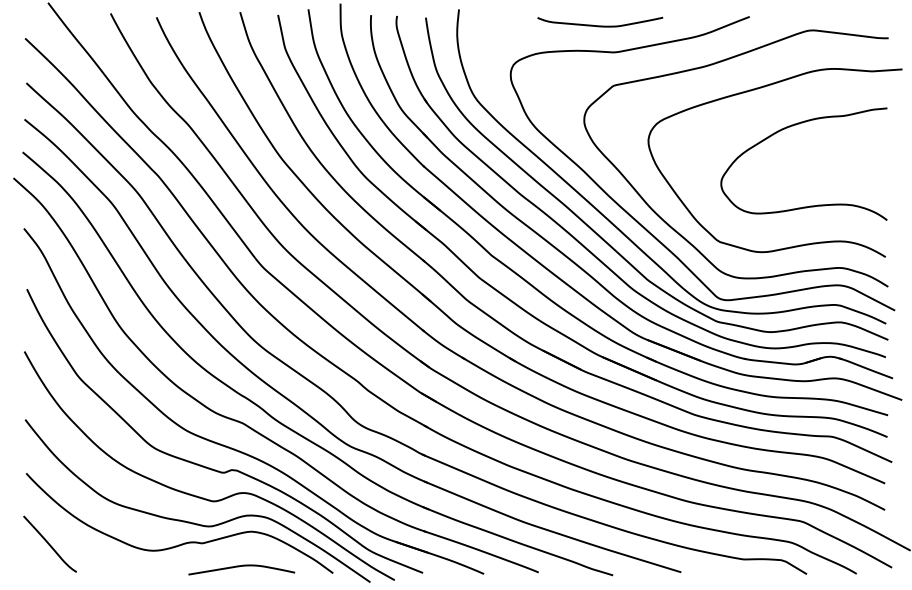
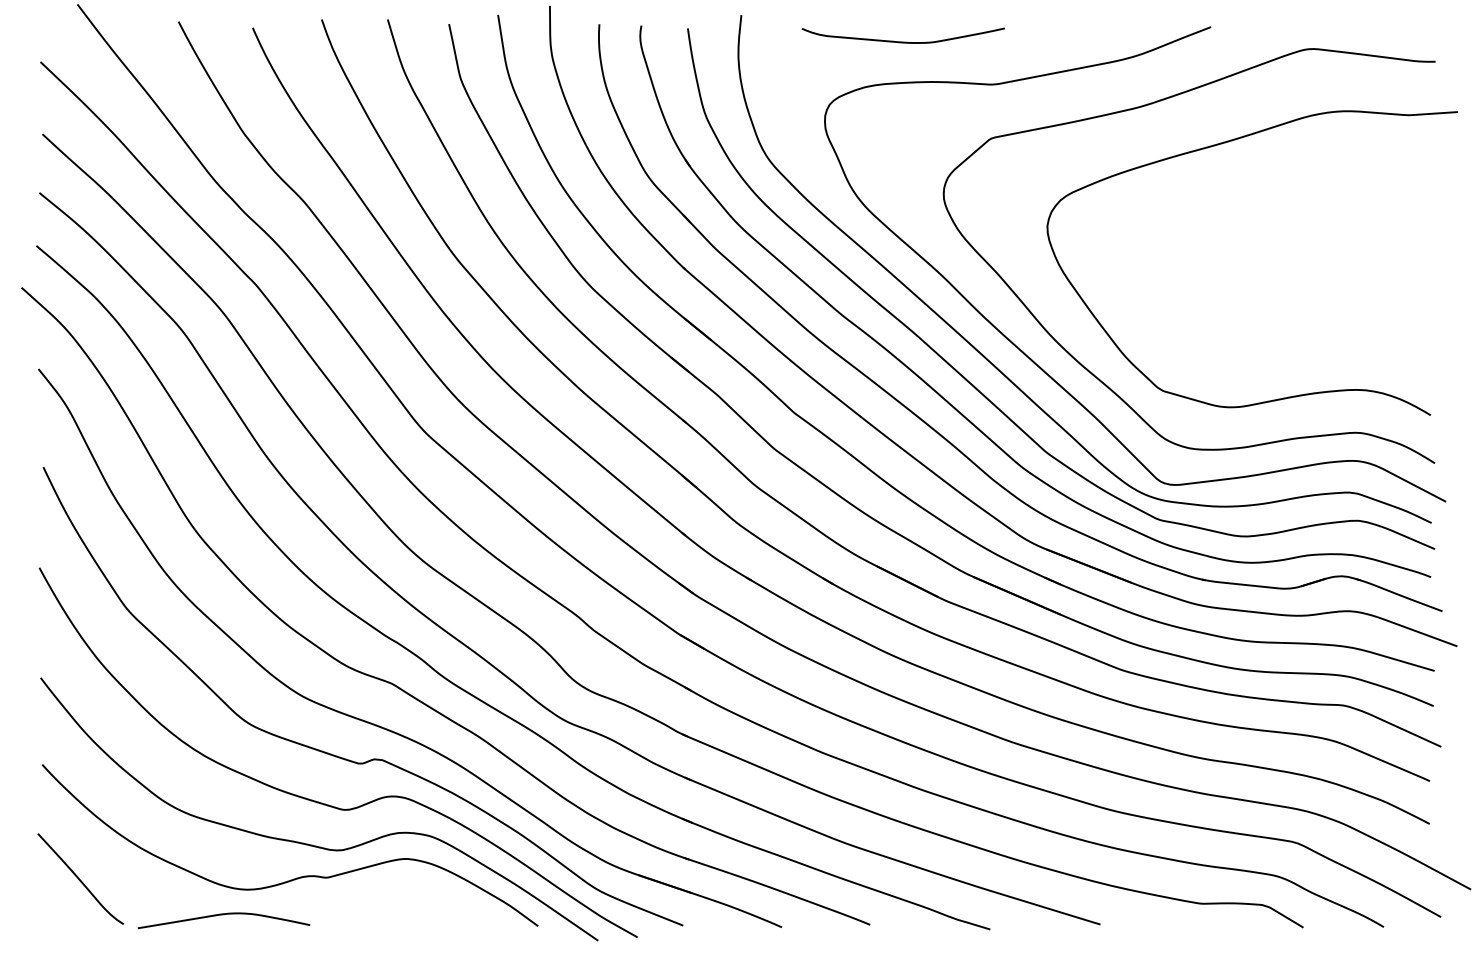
curve: (600, 25) -> (903, 41), moved
curve: (790, 127) -> (1276, 205), removed
curve: (239, 567) -> (220, 916), moved

